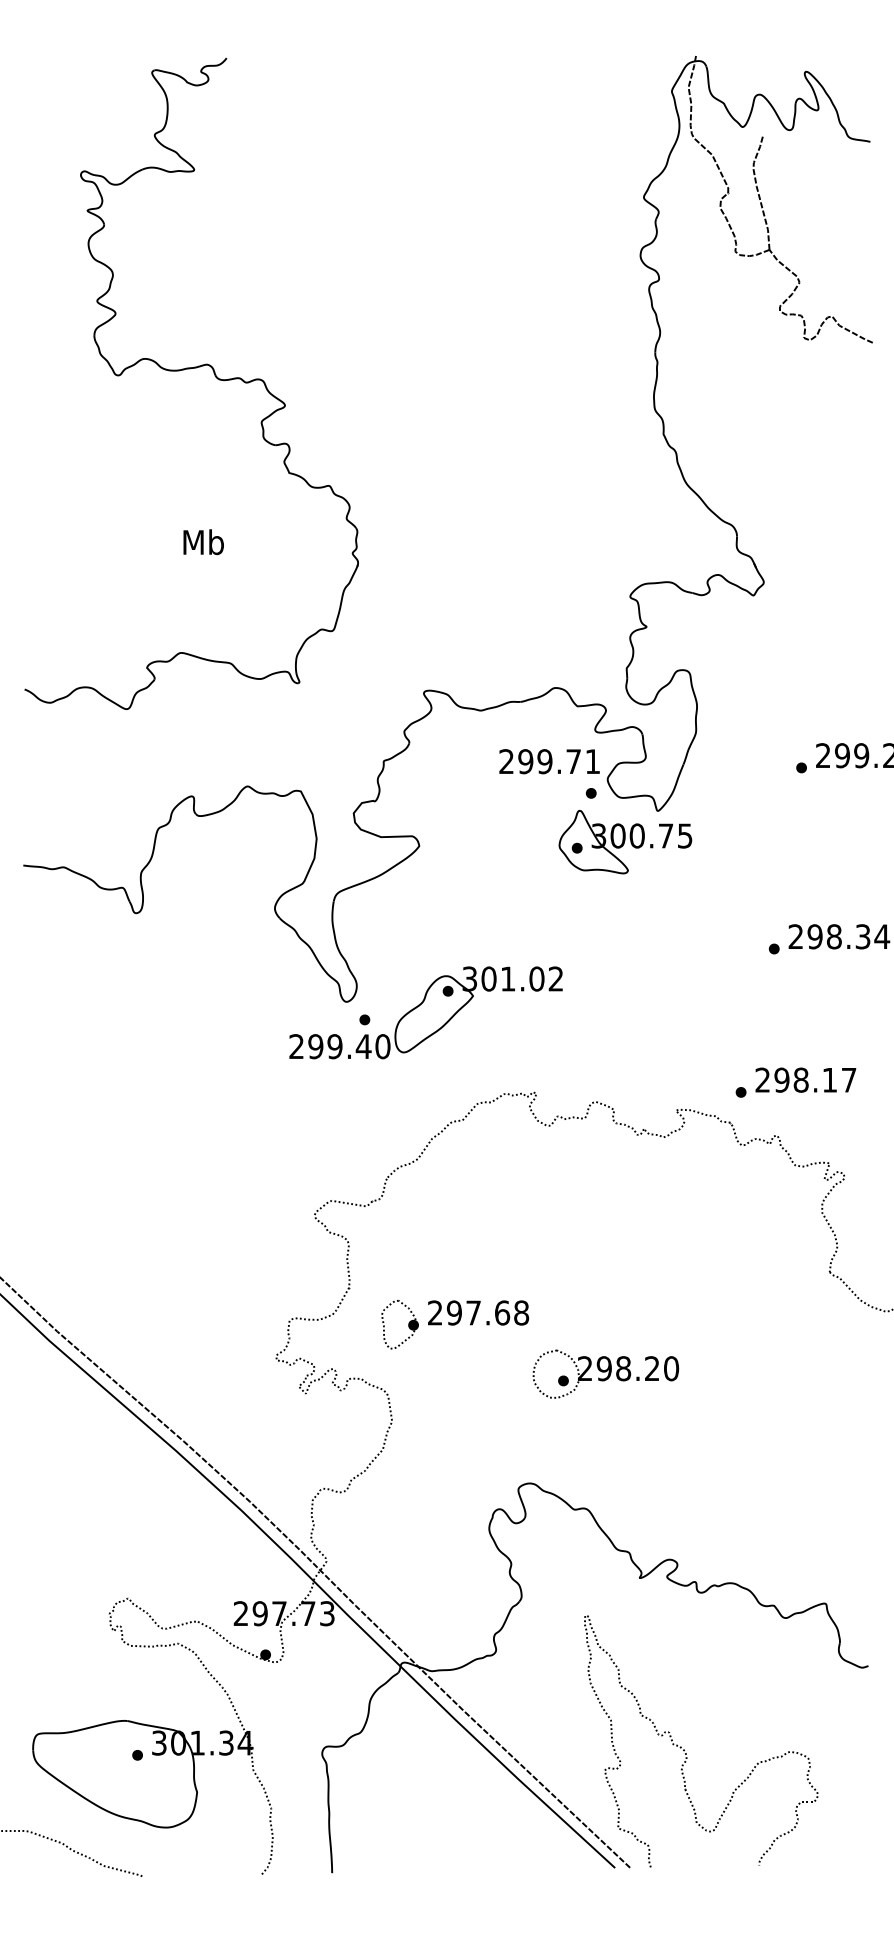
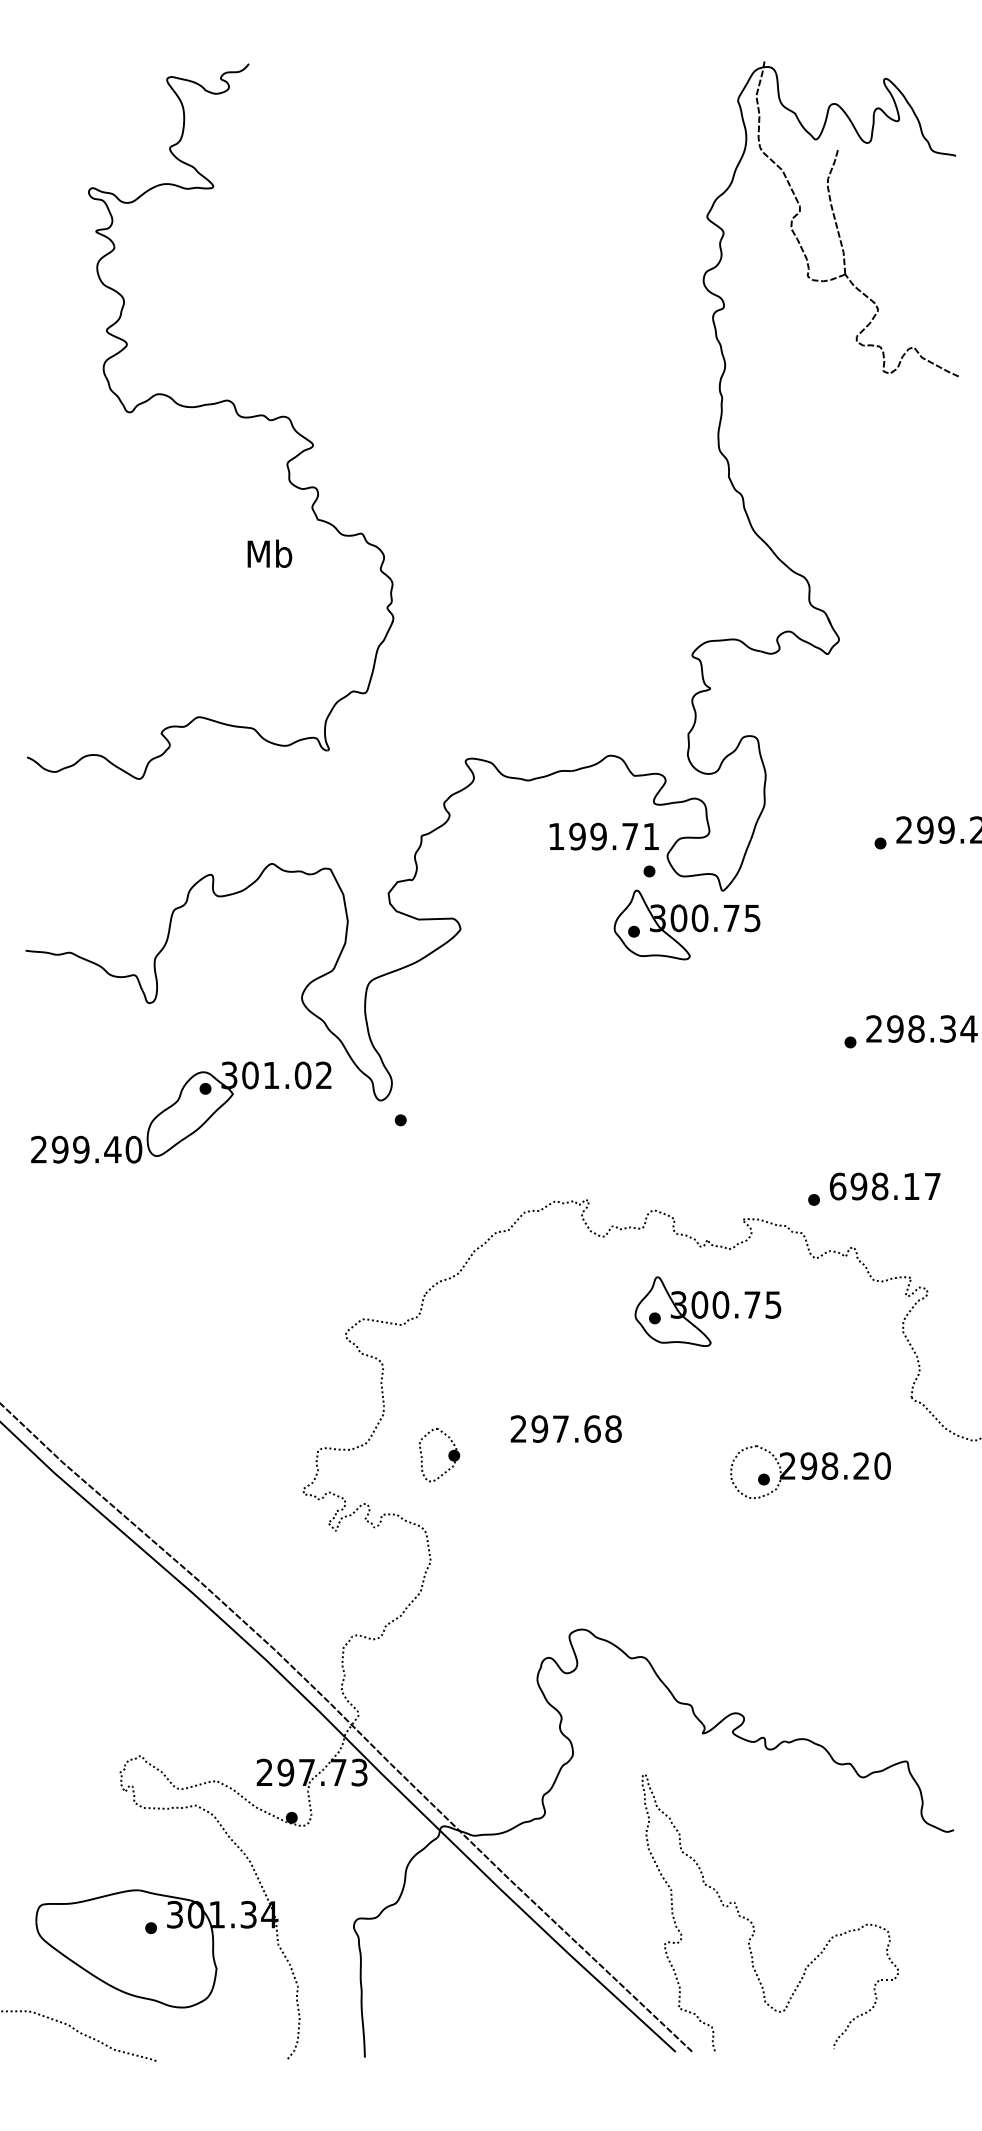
text: (203, 542) -> (269, 554), moved
text: (506, 761) -> (556, 836), 299.71 -> 199.71
part: (425, 1012) -> (180, 1112), moved
text: (762, 1079) -> (837, 1185), 298.17 -> 698.17
part: (644, 1194) -> (707, 1312), added
text: (478, 1312) -> (566, 1428), moved
part: (605, 1373) -> (810, 1471), moved

